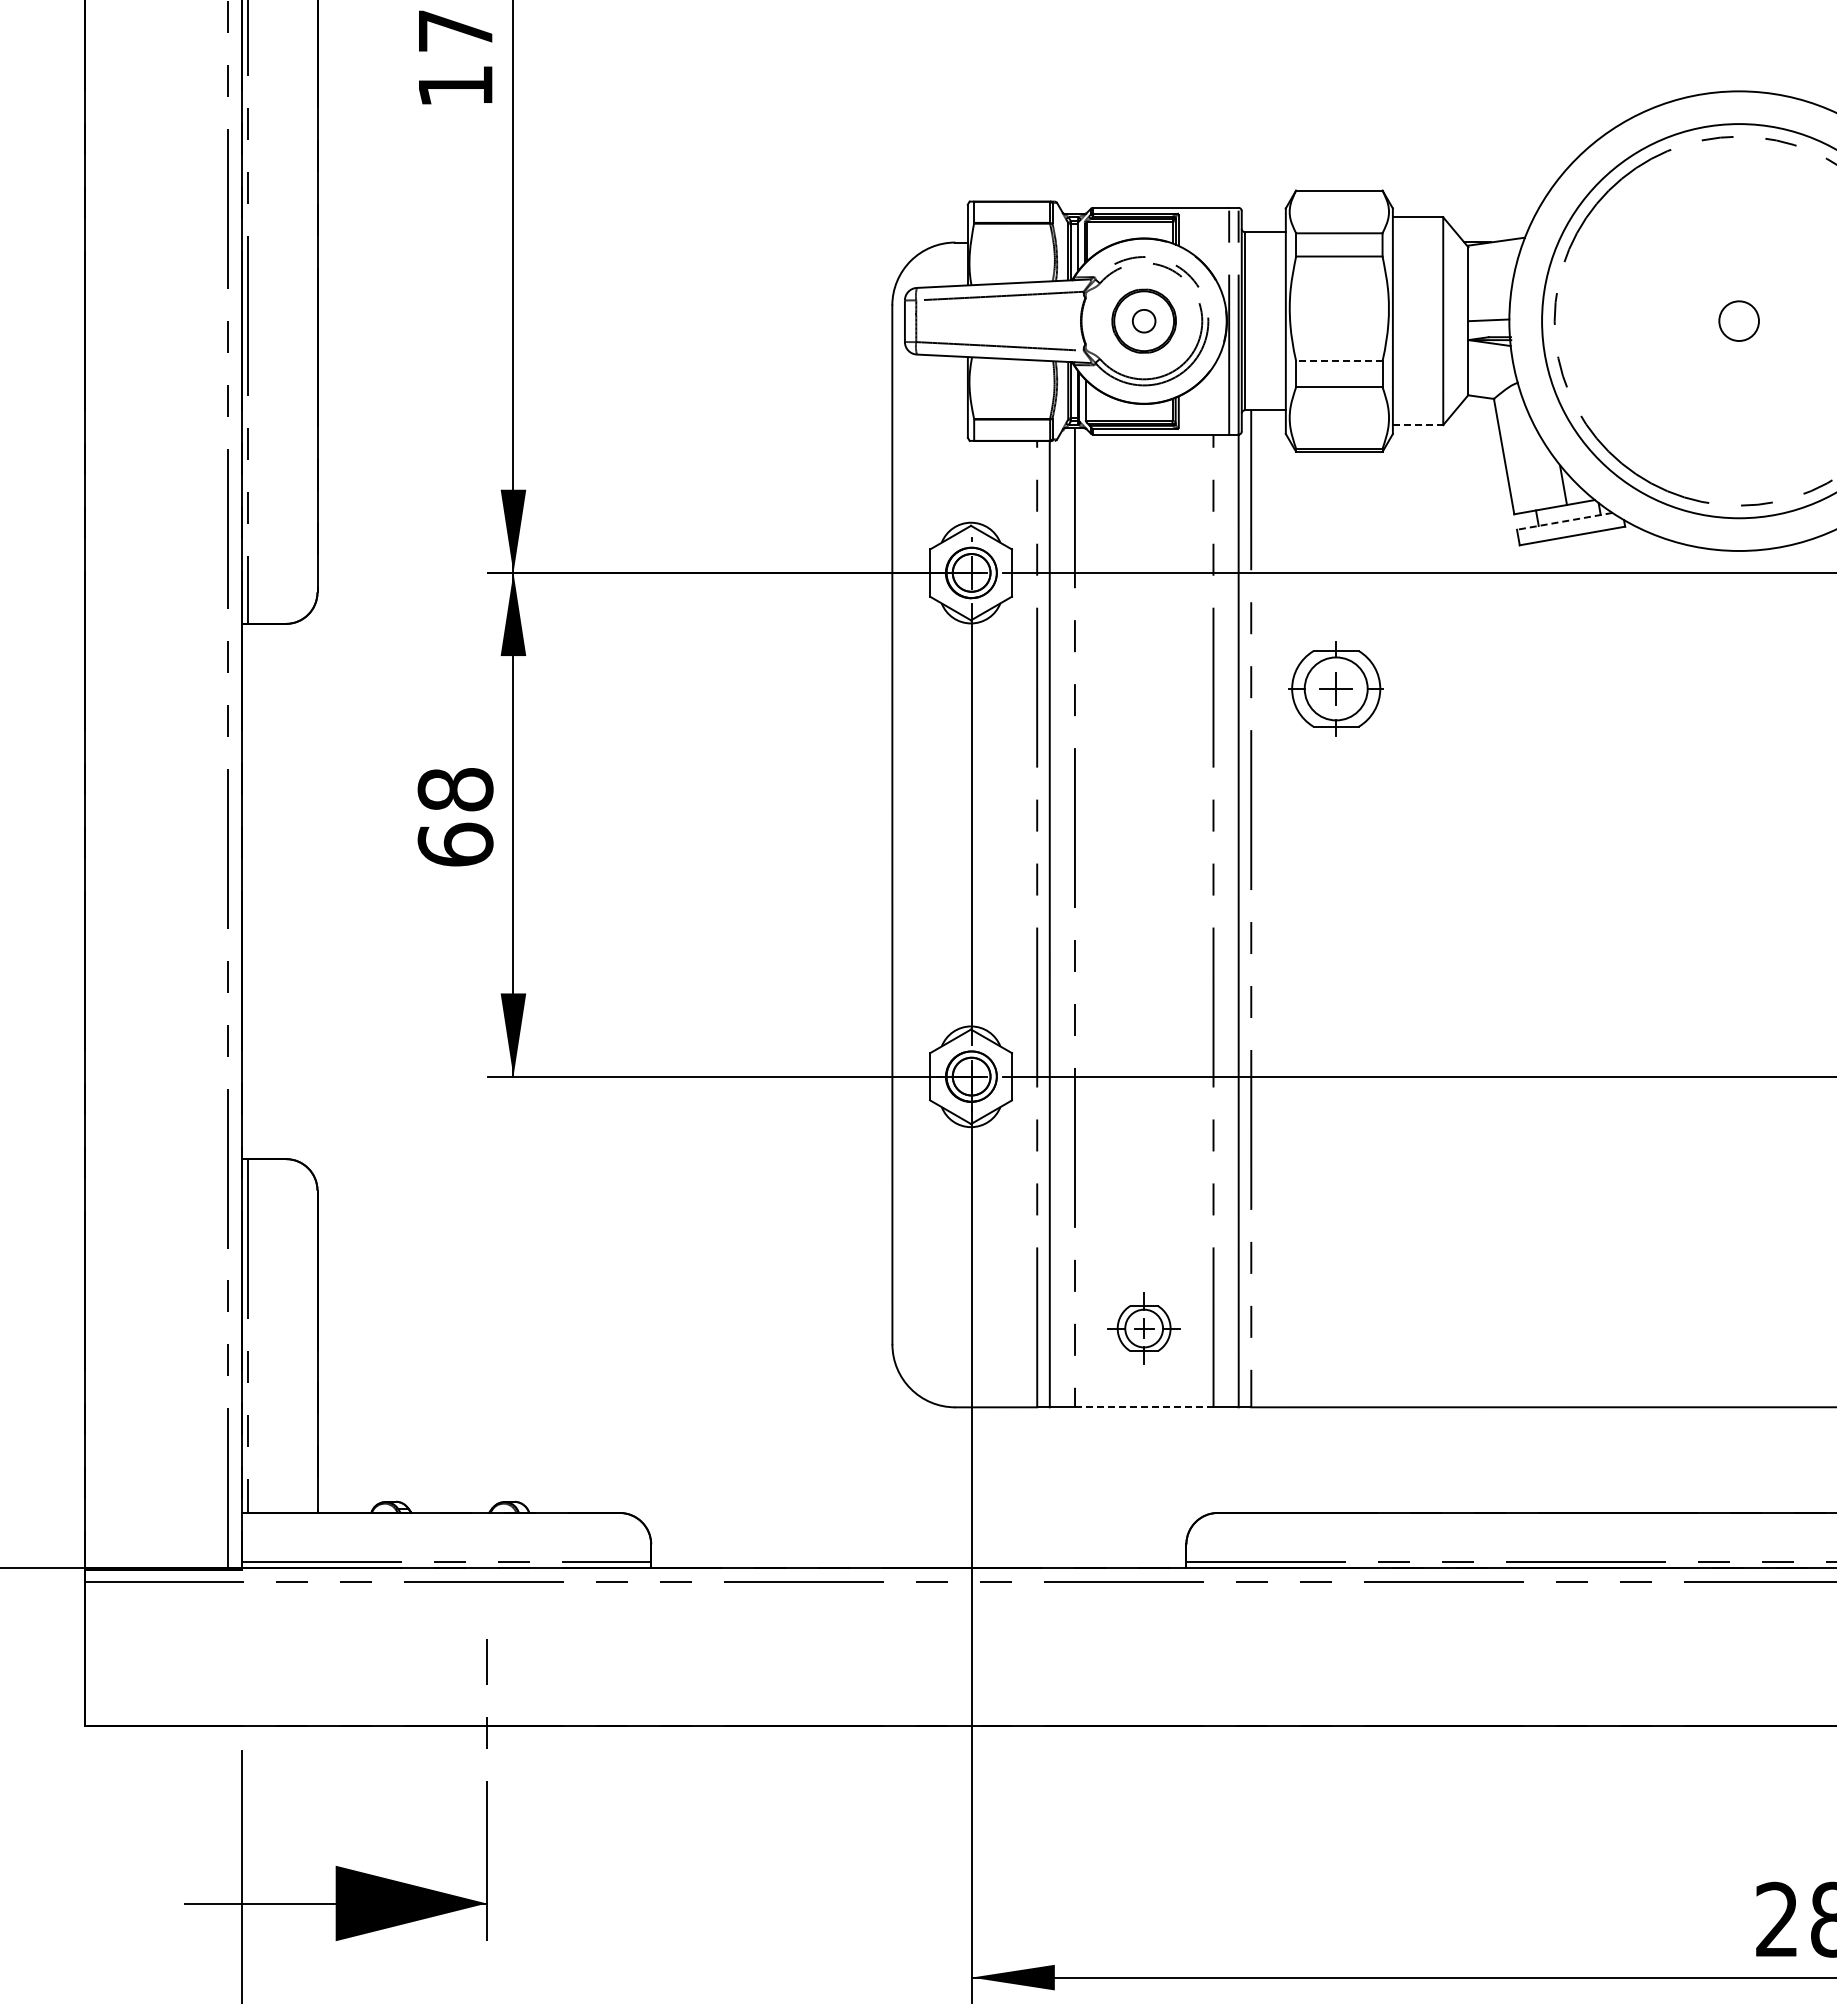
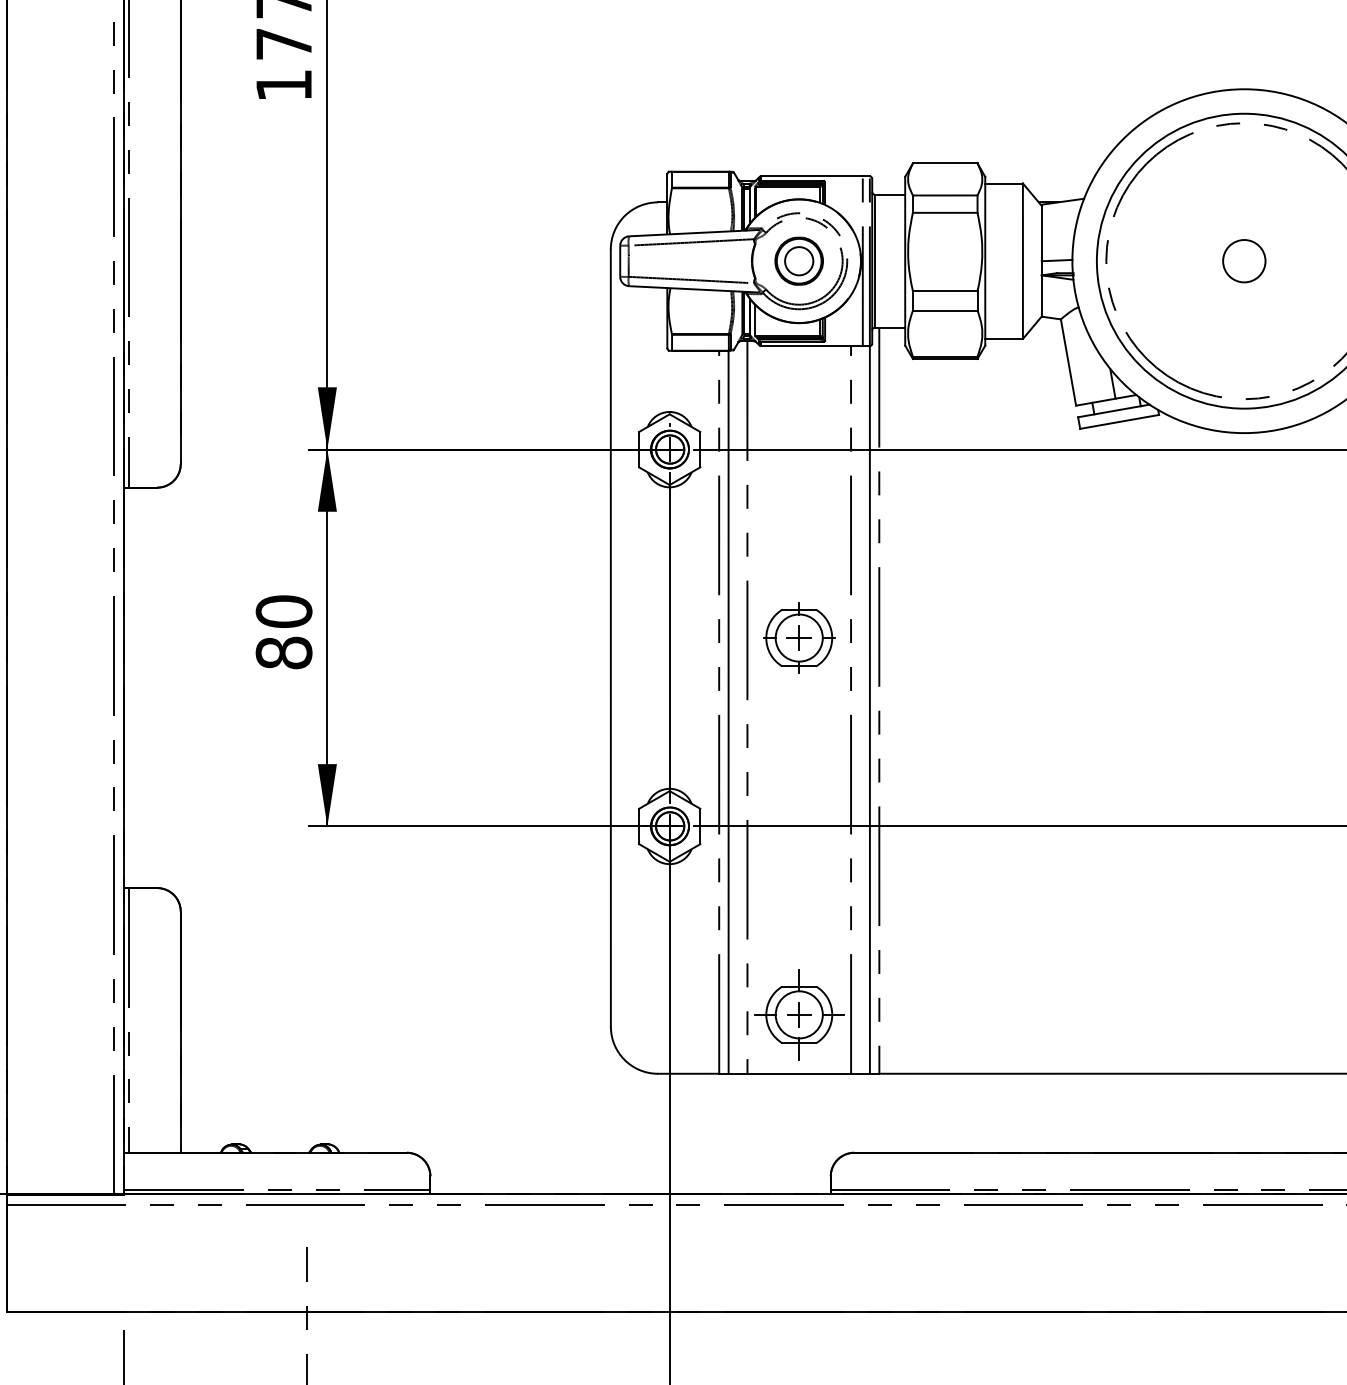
circle: (1738, 320) -> (1243, 260), size x1.43
circle: (1144, 321) -> (799, 261), size x1.67
line: (1338, 360) -> (944, 290), dashed -> solid
line: (1418, 425) -> (1004, 339), dashed -> solid
line: (1564, 521) -> (1113, 411), dashed -> solid
part: (1335, 688) -> (798, 637), moved
text: (455, 816) -> (284, 631), 68 -> 80
part: (1143, 1328) -> (798, 1014), size x1.67
line: (1143, 1407) -> (798, 1073), dashed -> solid

